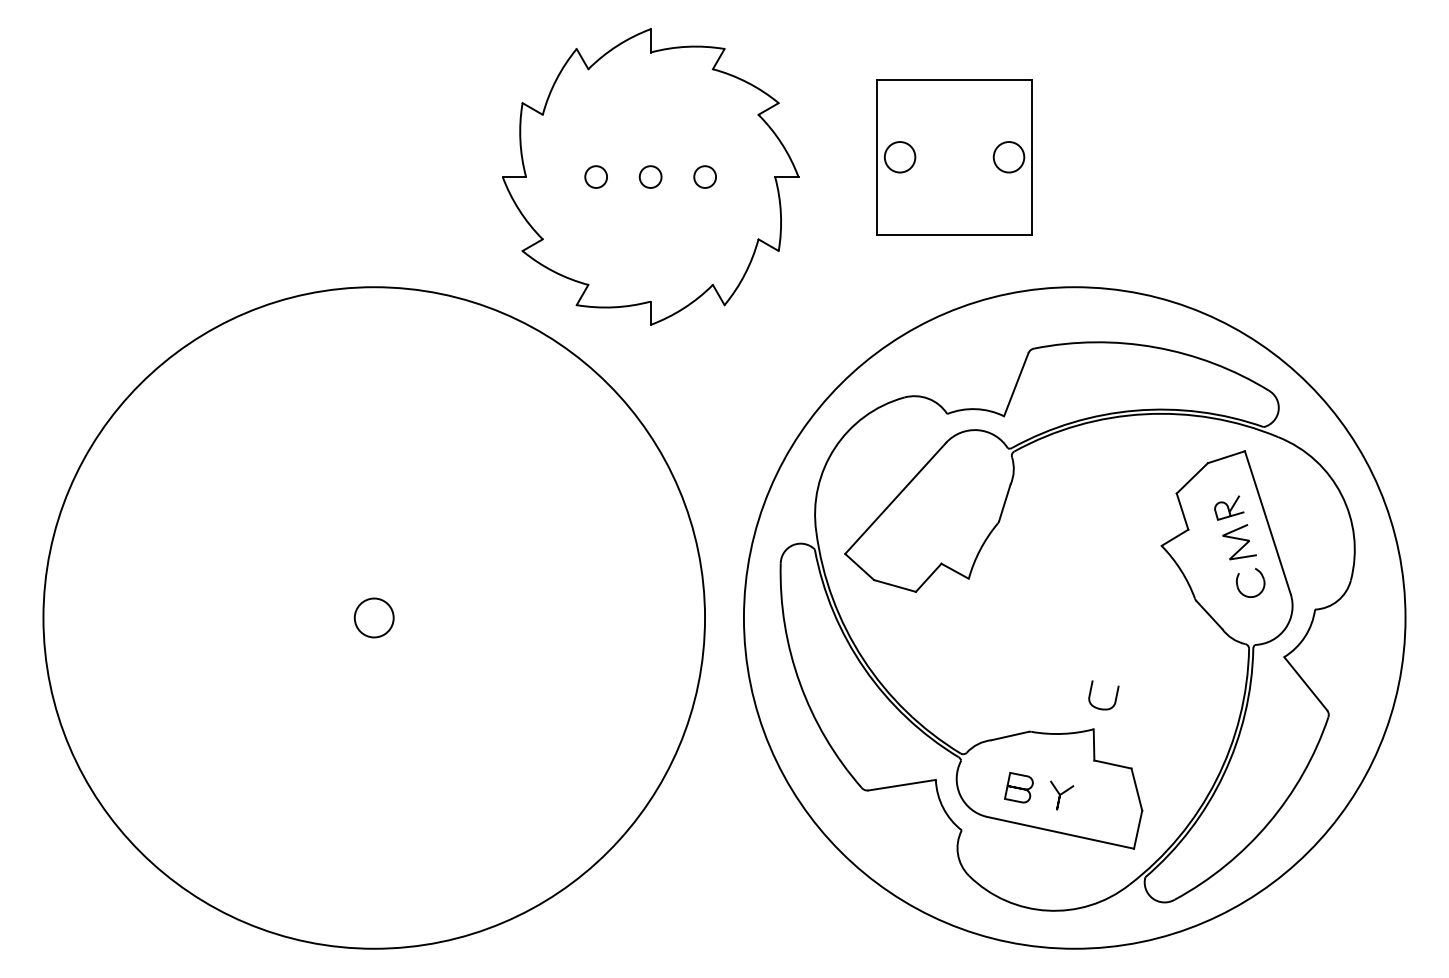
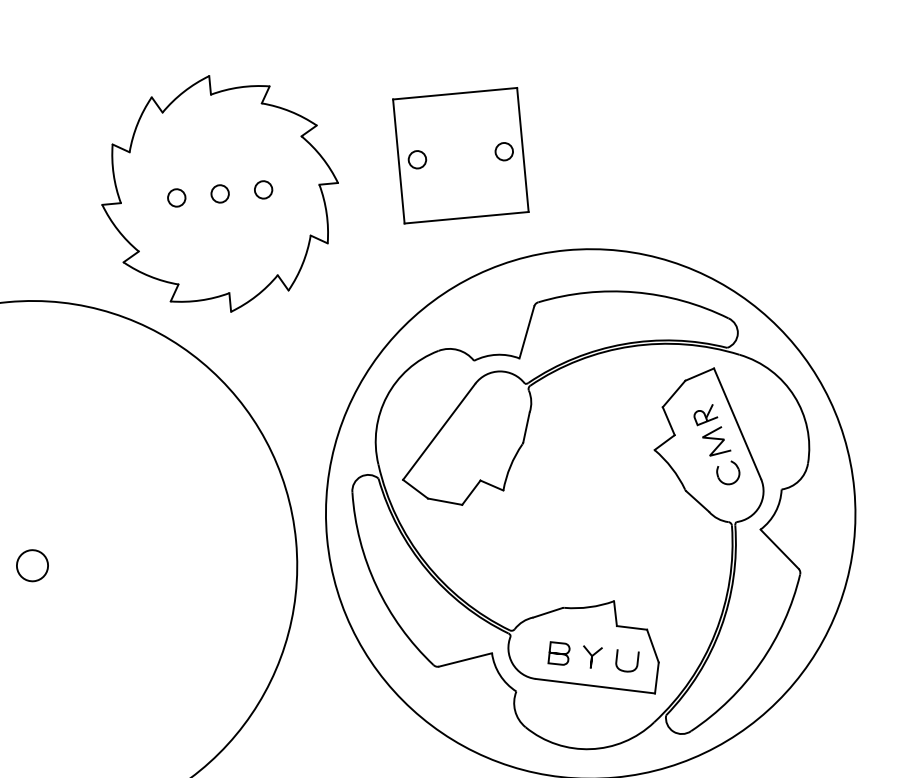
circle: (899, 157) -> (417, 159), size x0.71
circle: (1008, 157) -> (503, 151), size x0.71
curve: (1115, 695) -> (636, 659), moved

